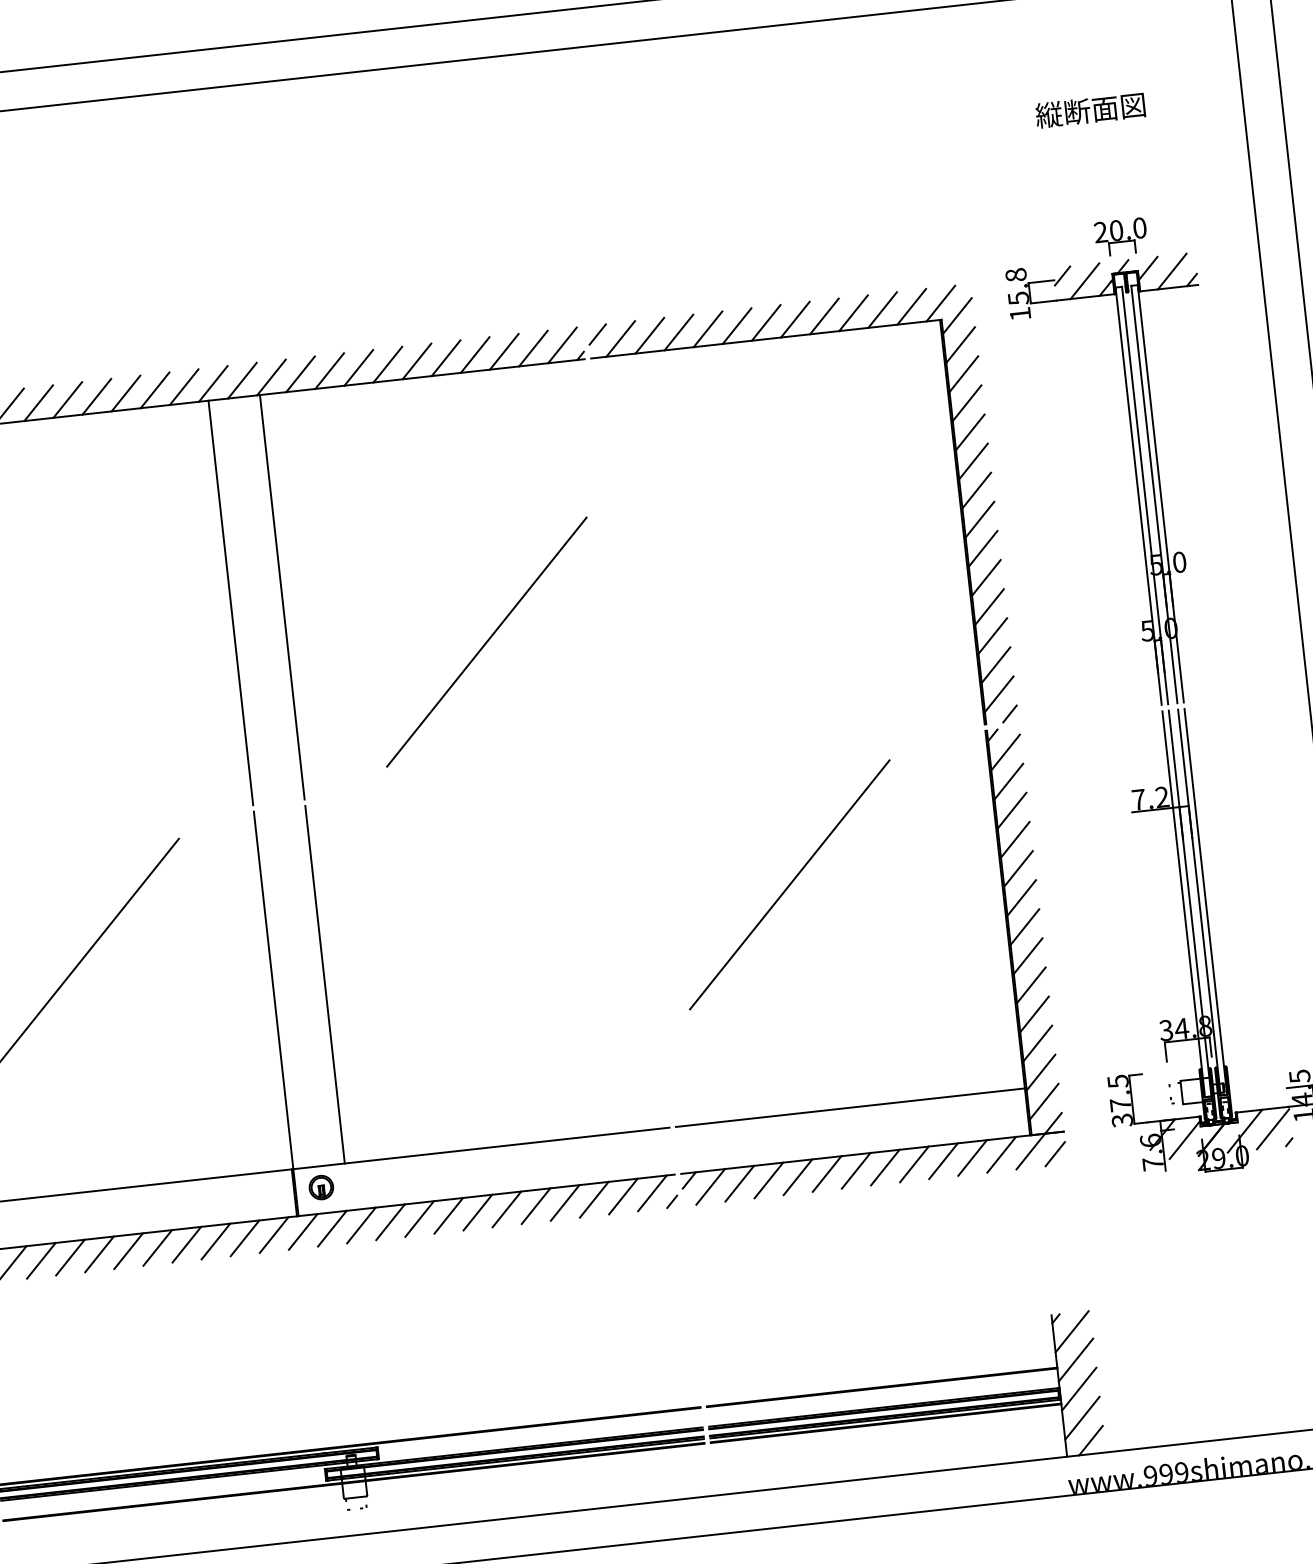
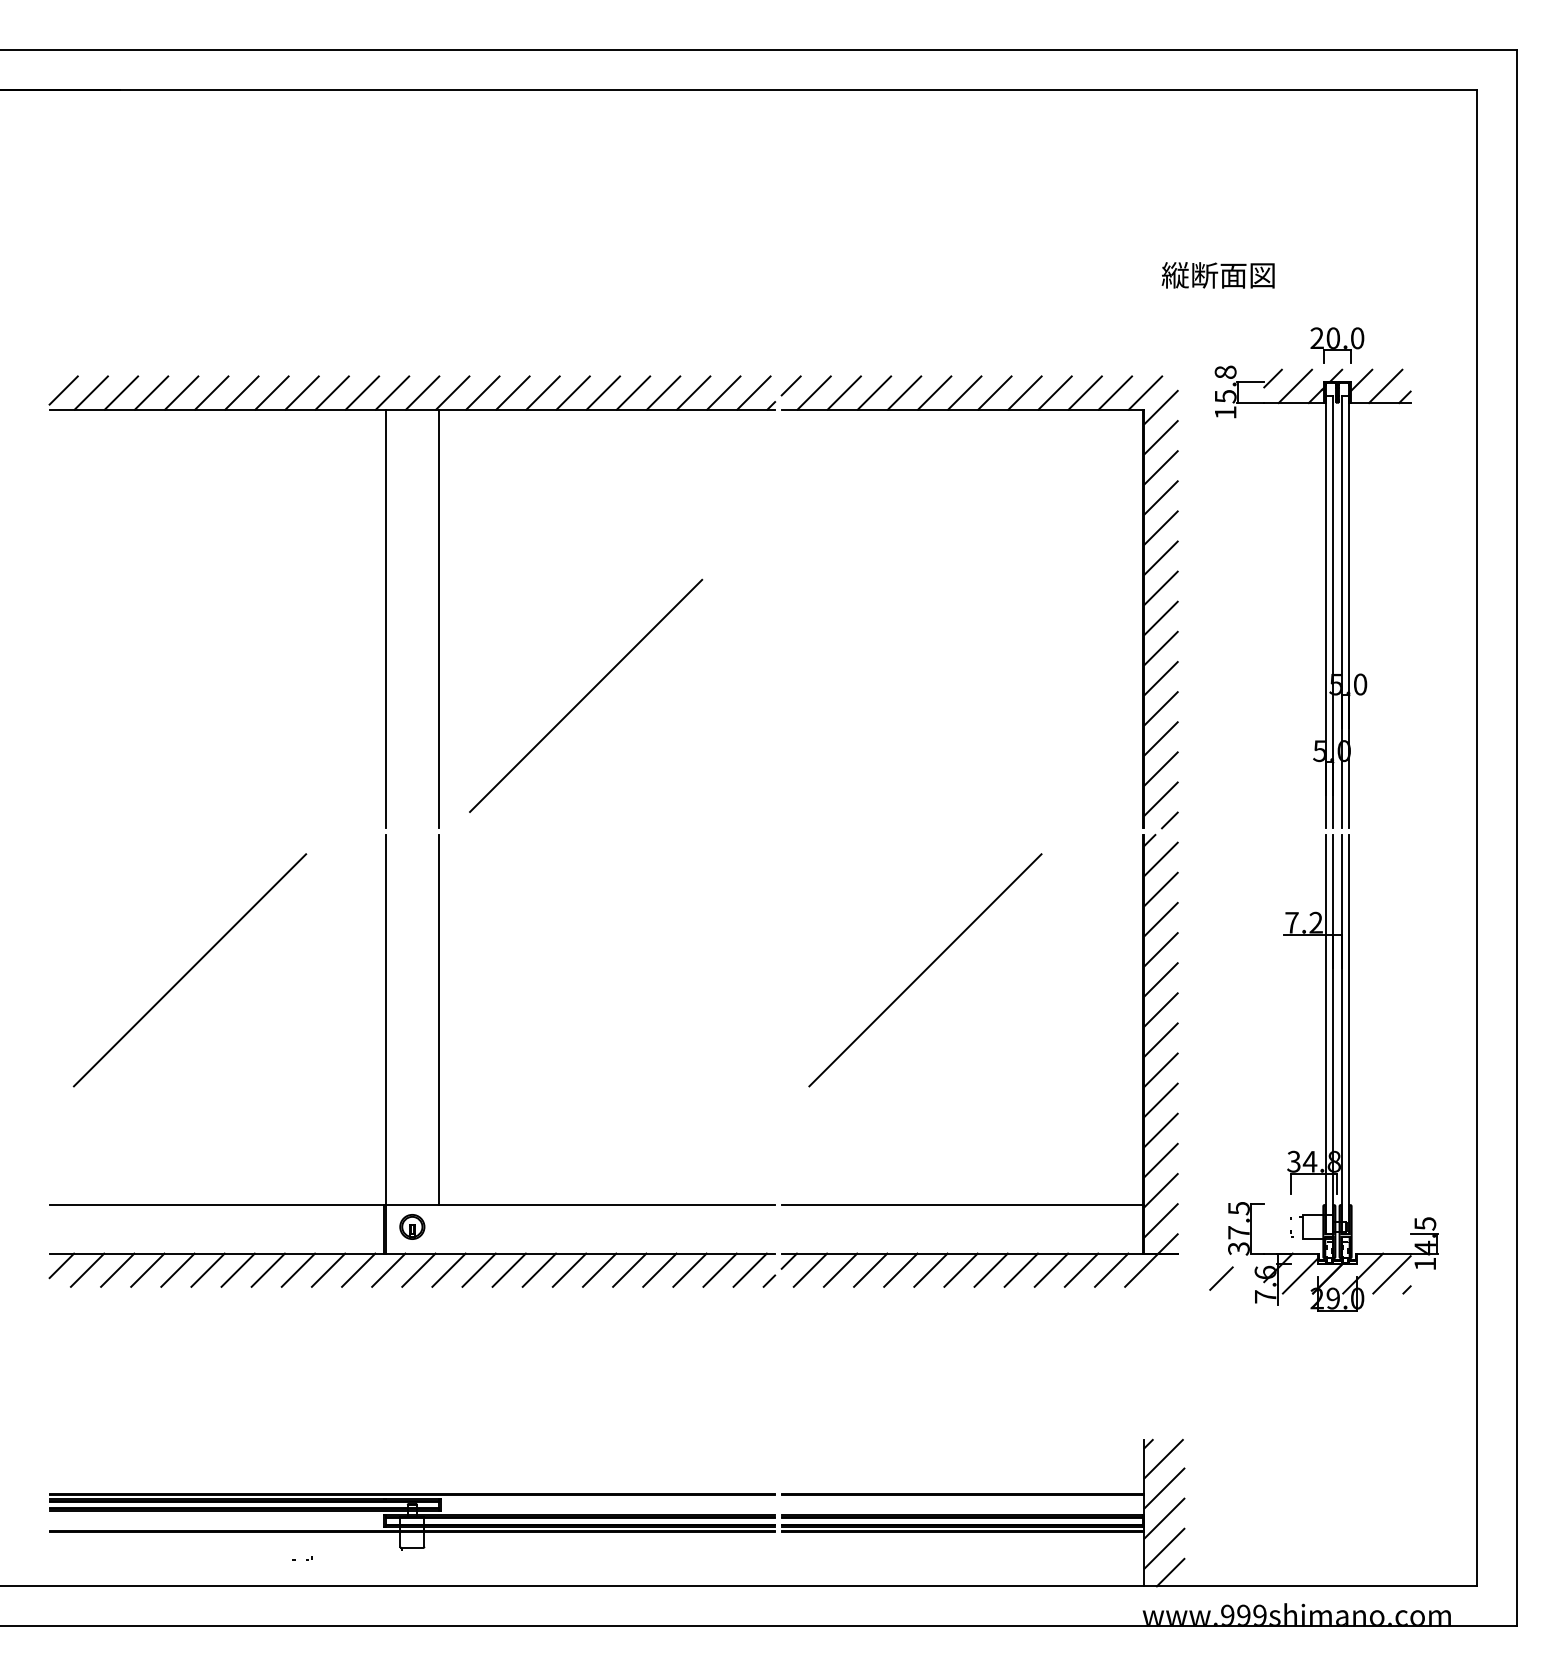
text: (1089, 110) -> (1217, 275), moved
line: (487, 641) -> (586, 695), moved
line: (1055, 1154) -> (1221, 1278), moved
part: (356, 1507) -> (302, 1558), moved

